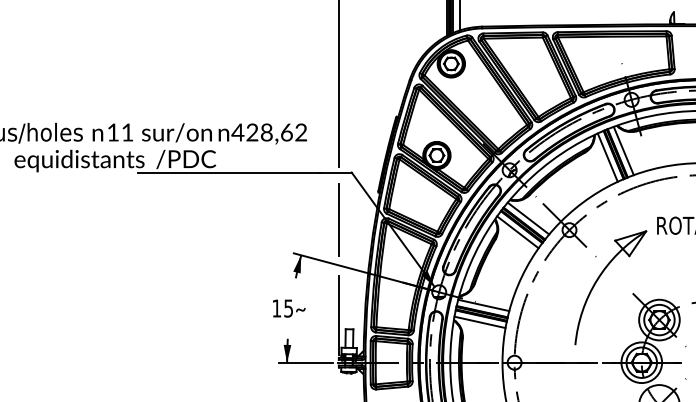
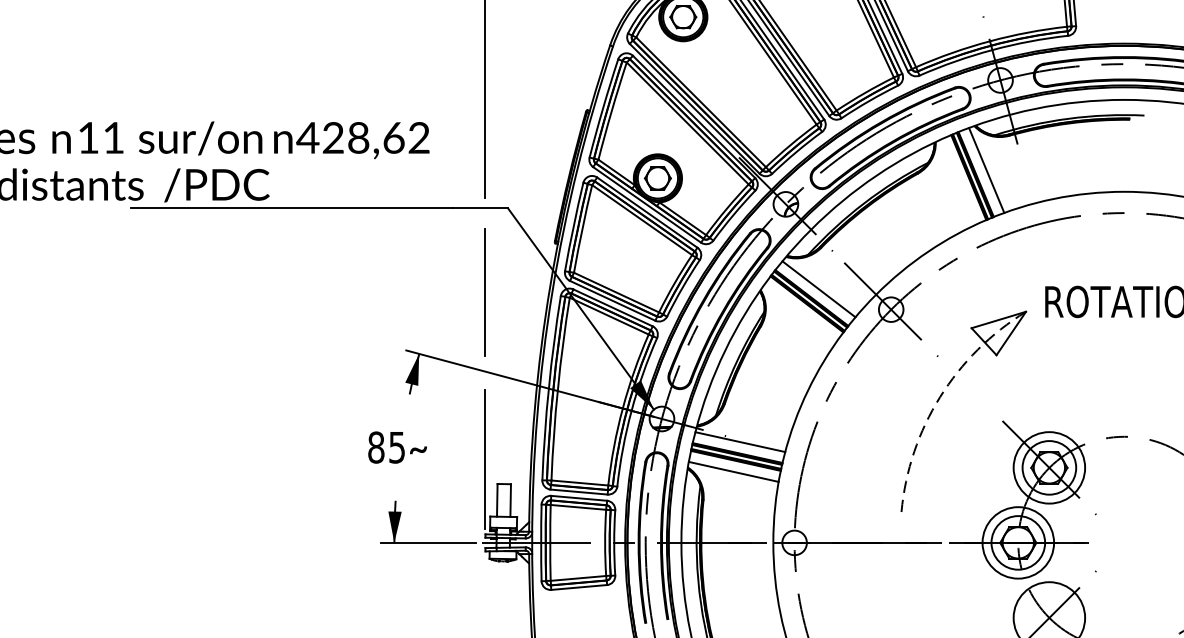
line: (607, 157) -> (958, 181), removed
line: (517, 232) -> (799, 313), removed
arc: (597, 279) -> (940, 396), solid -> dashed
text: (276, 308) -> (375, 447), 15 -> 85

